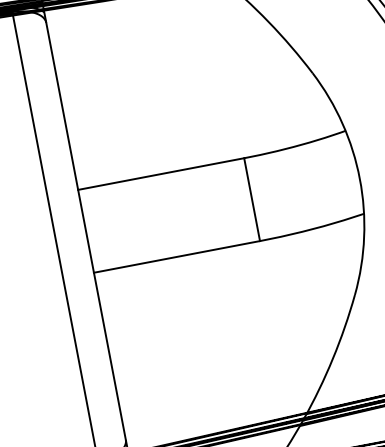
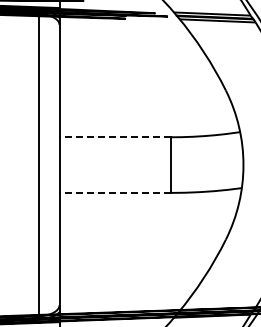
line: (161, 174) -> (115, 137), solid -> dashed
line: (177, 256) -> (115, 192), solid -> dashed

